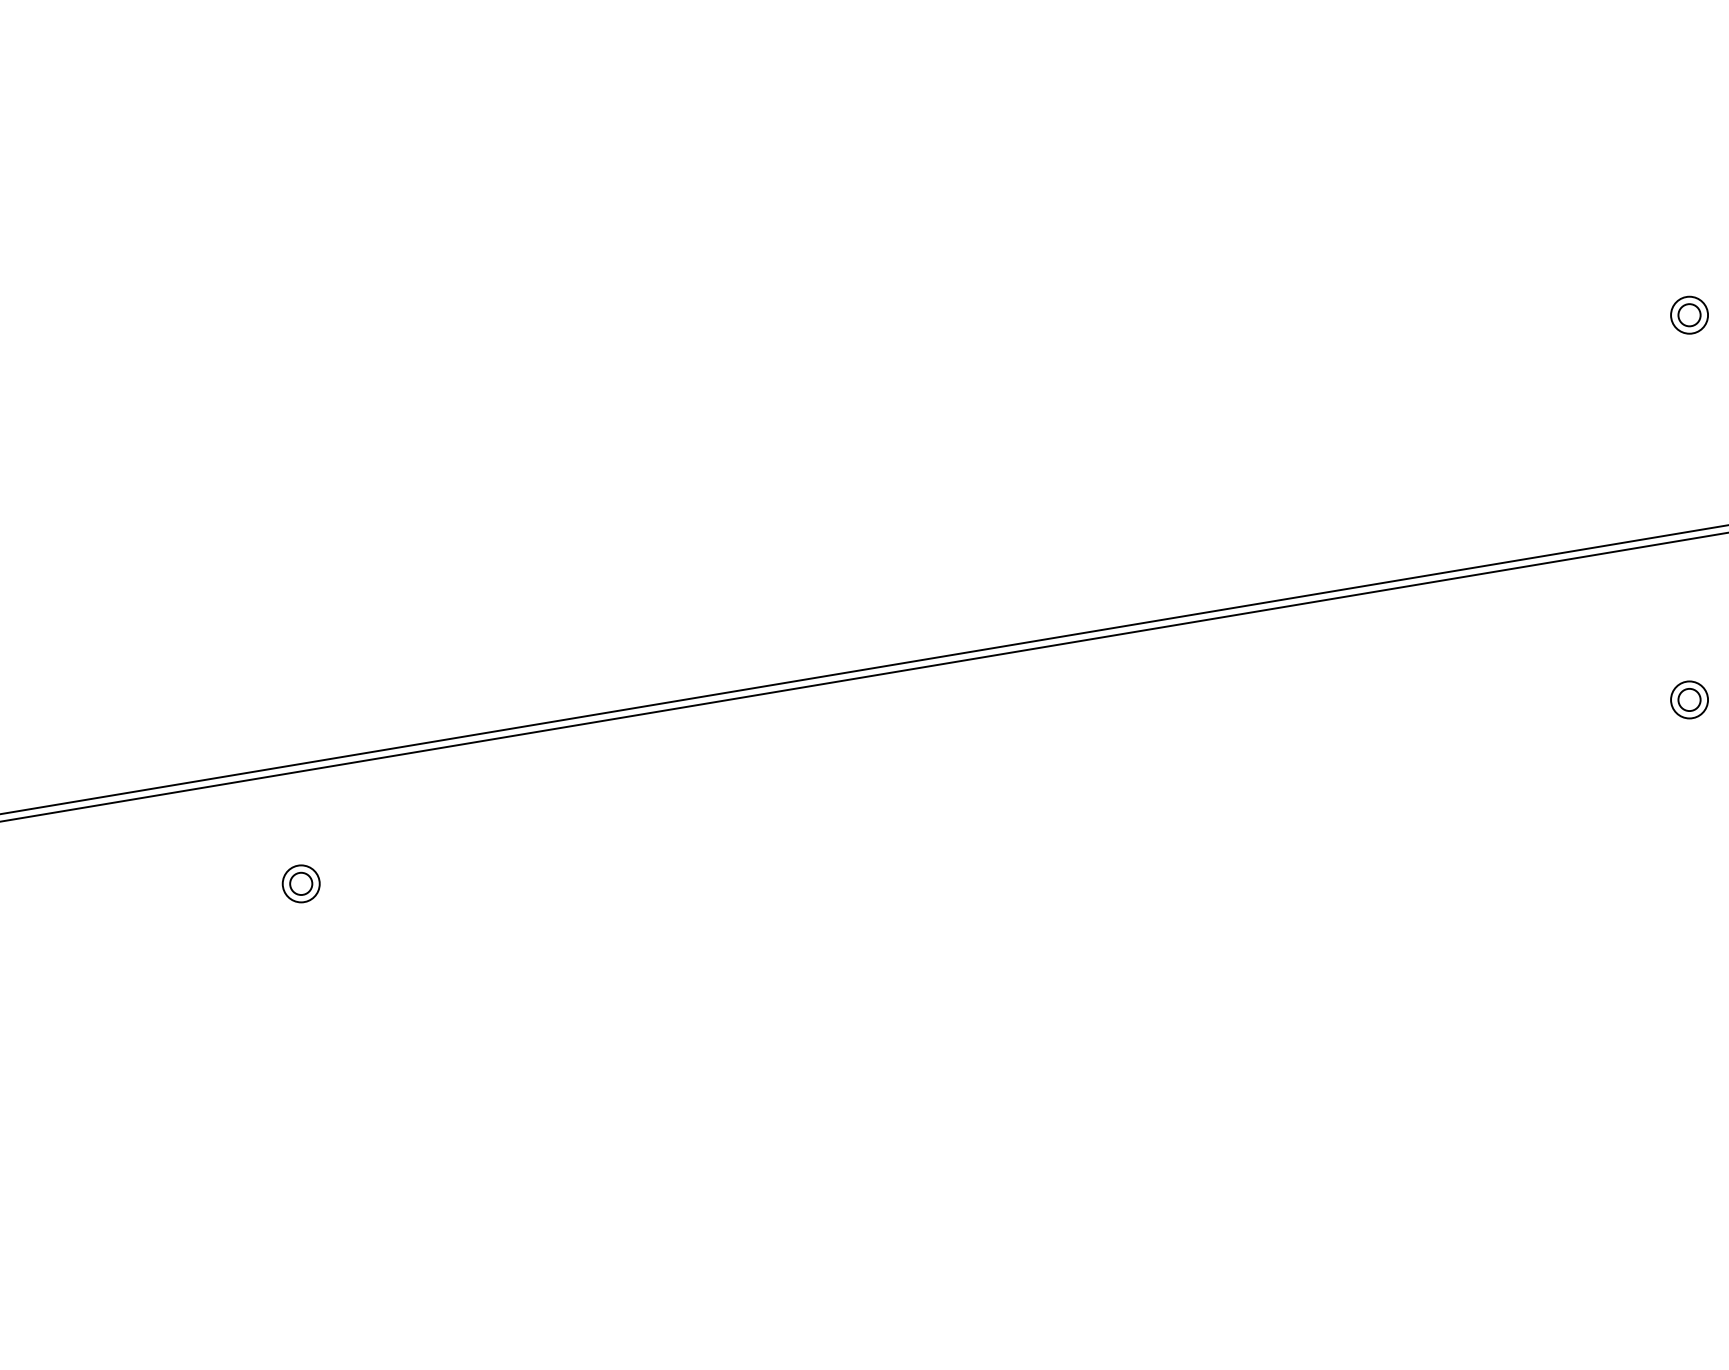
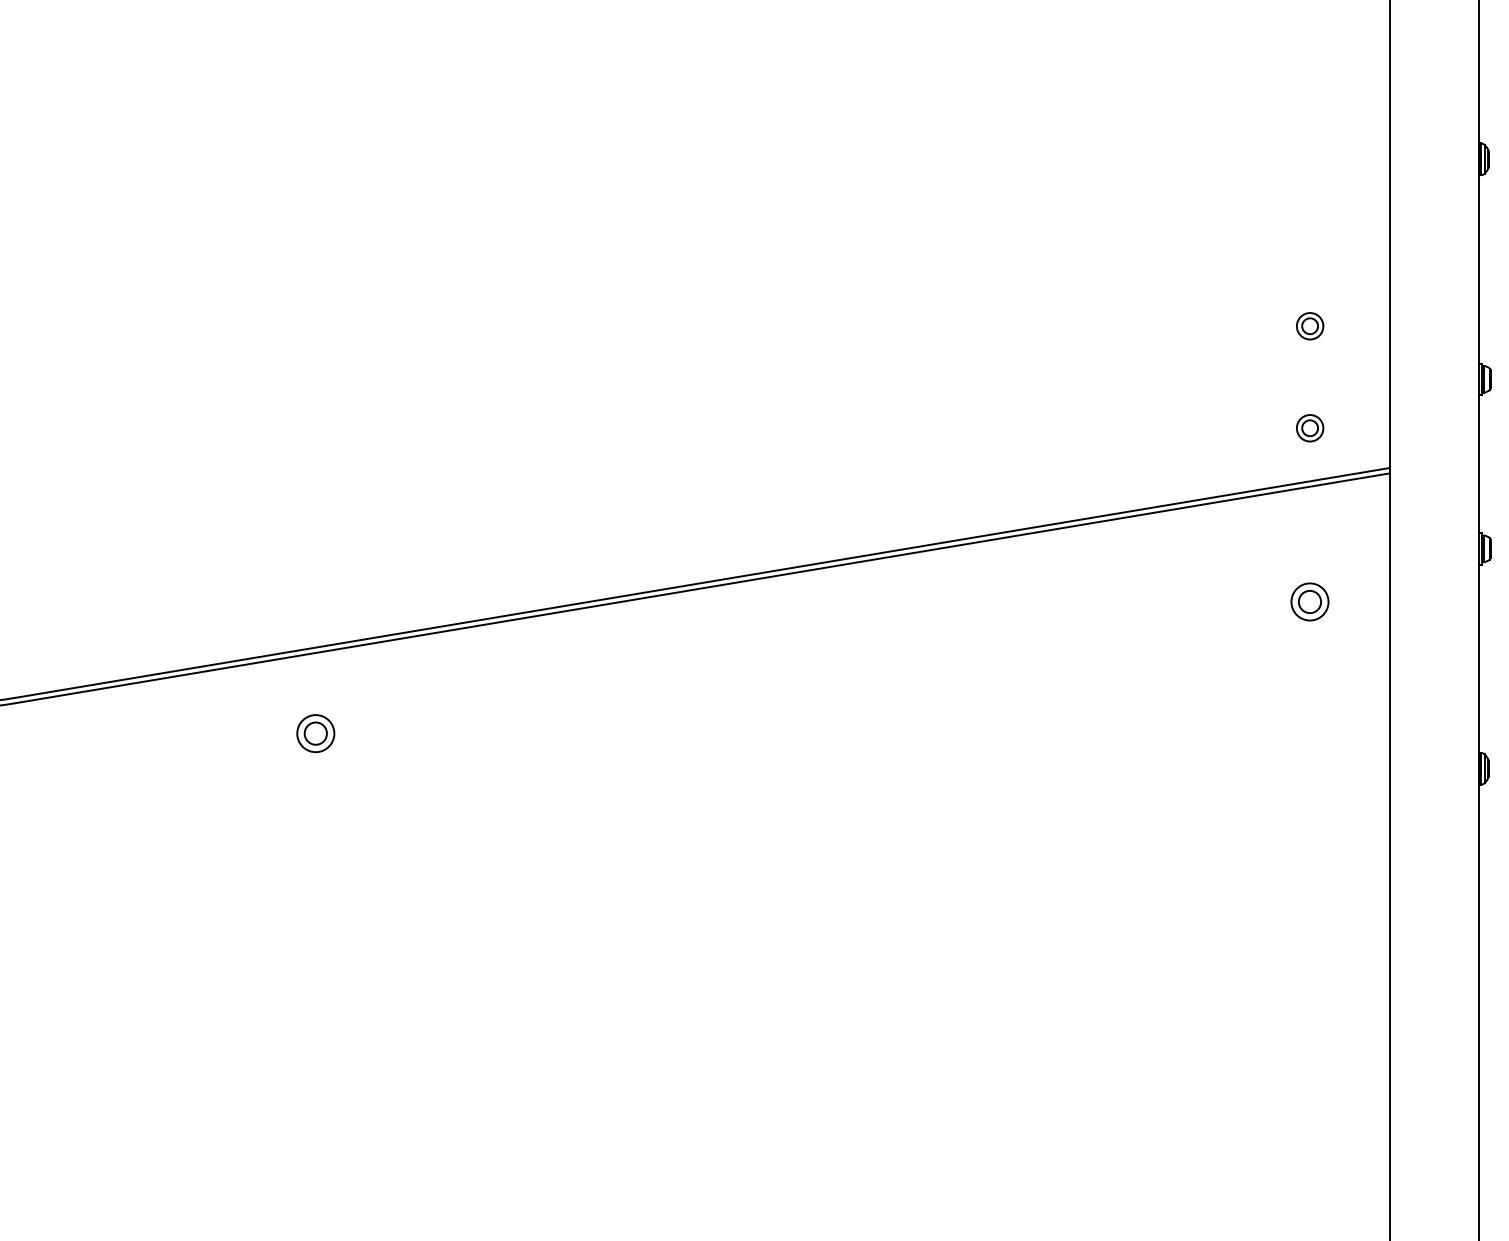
part: (1690, 457) -> (1310, 428), added
part: (1690, 699) -> (1310, 601), size x1.4
part: (300, 883) -> (315, 733), size x1.4

